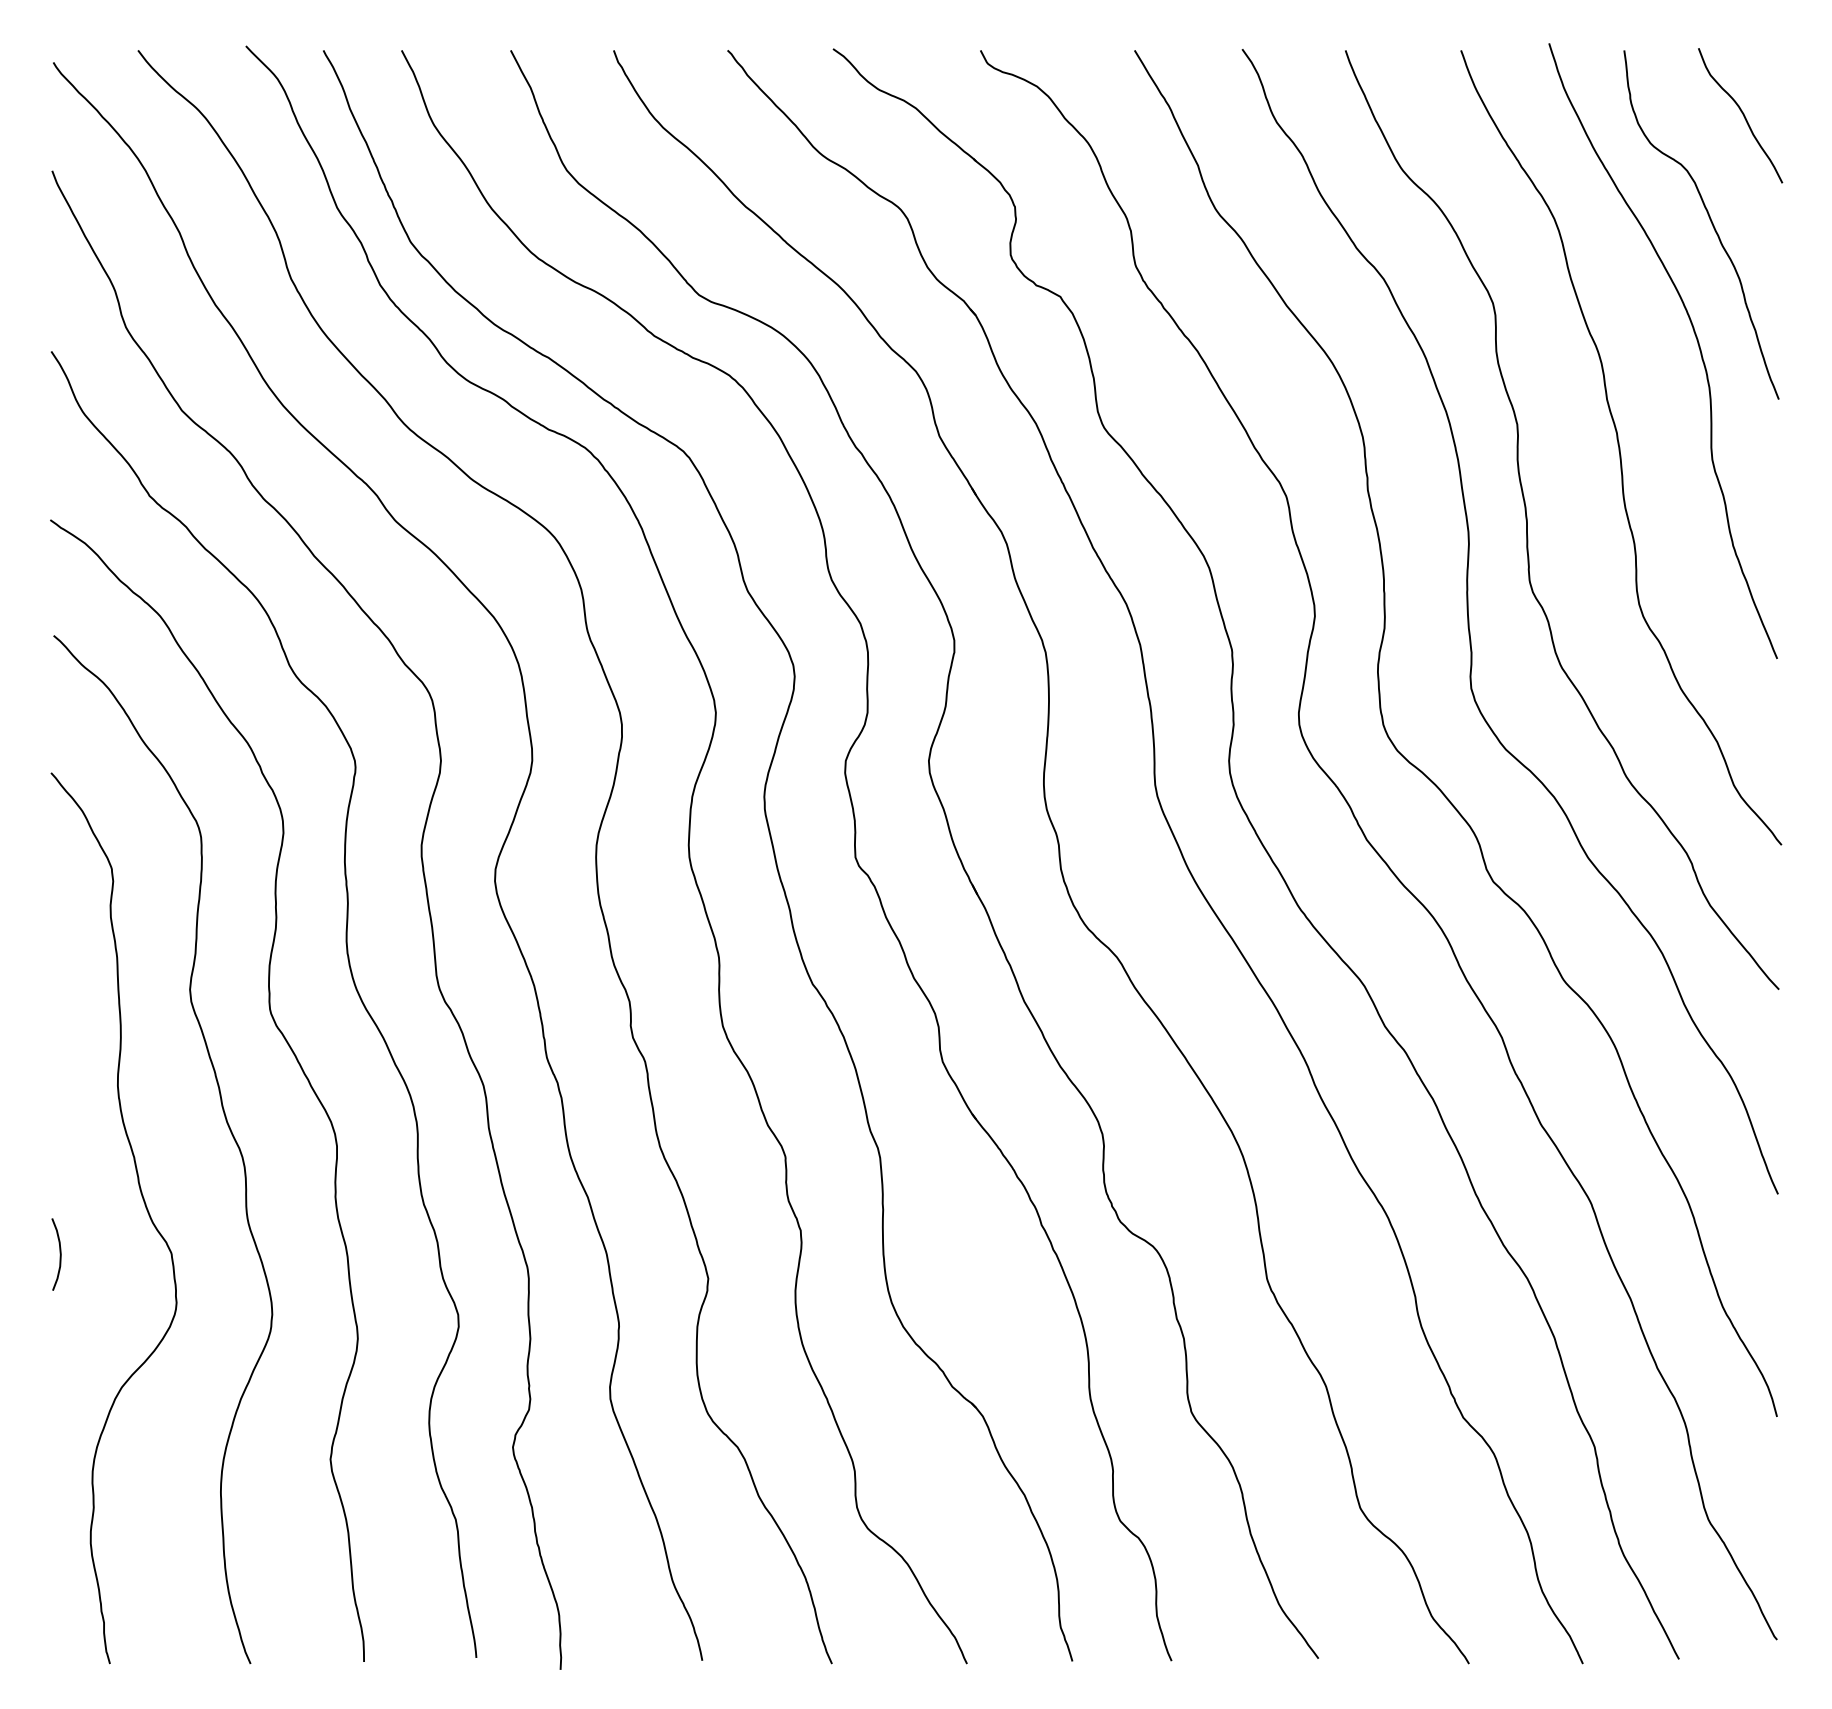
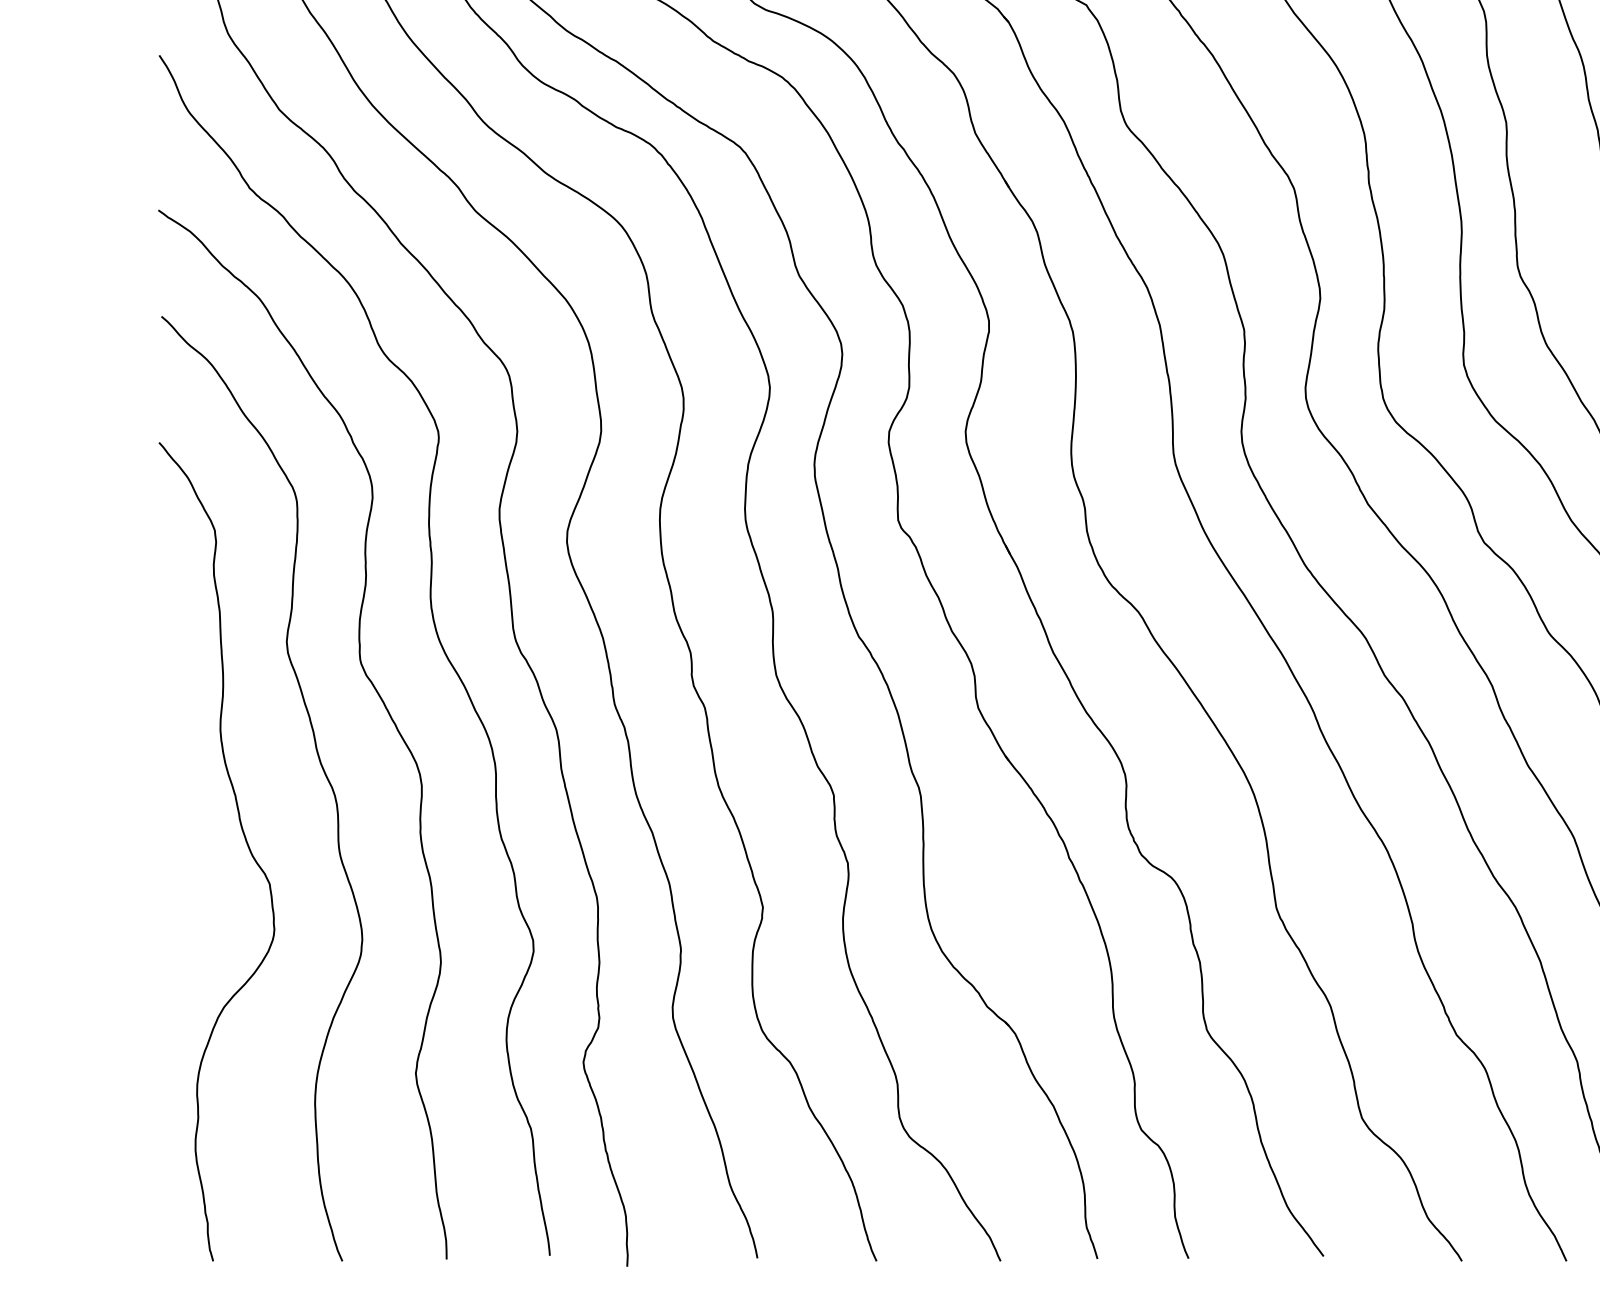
curve: (59, 1254) -> (166, 885), removed

